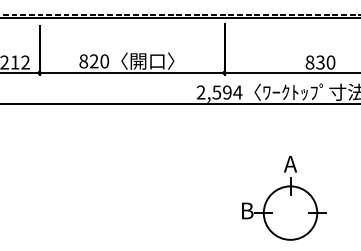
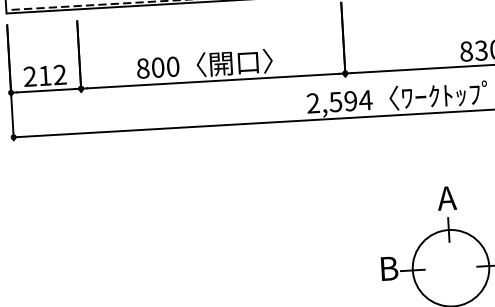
text: (94, 61) -> (158, 67), 820 -> 800

